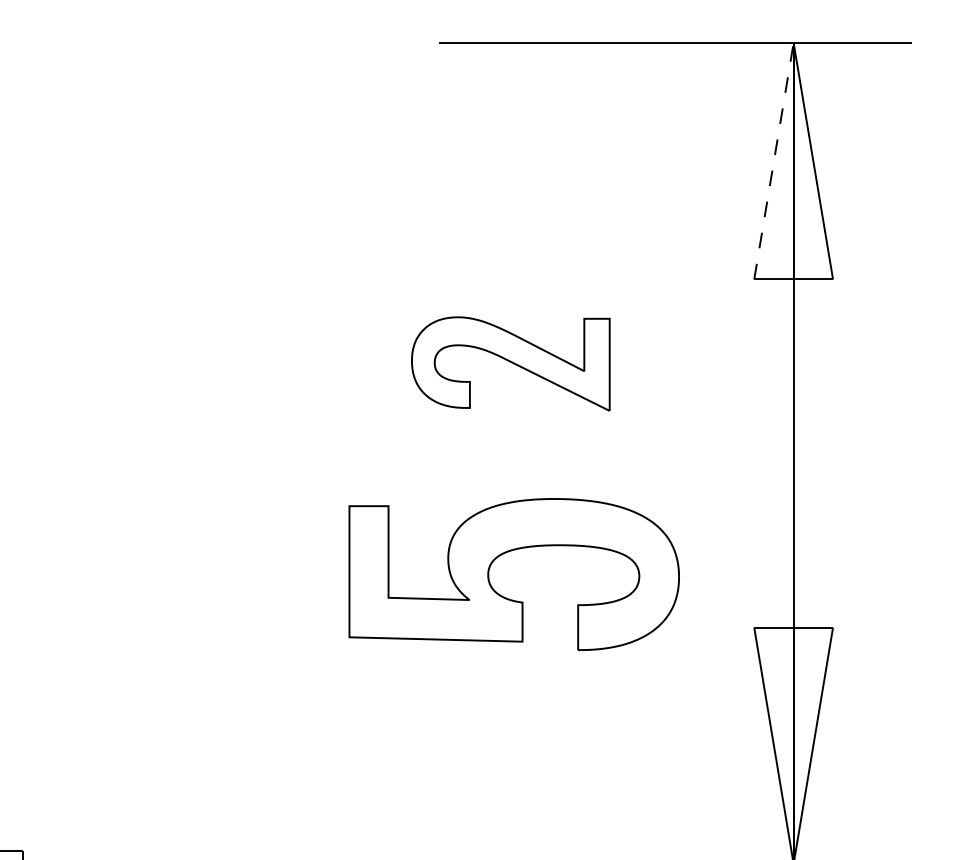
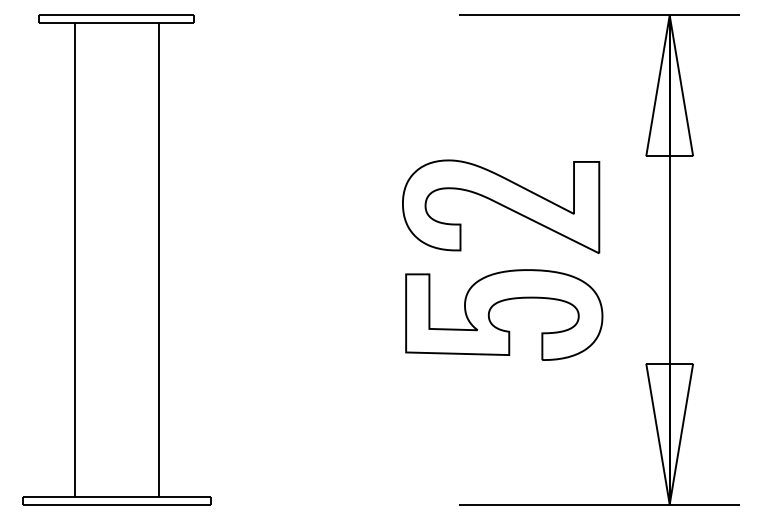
line: (774, 160) -> (658, 85), dashed -> solid
part: (511, 363) -> (501, 206), size x1.67
part: (504, 555) -> (498, 303), moved

